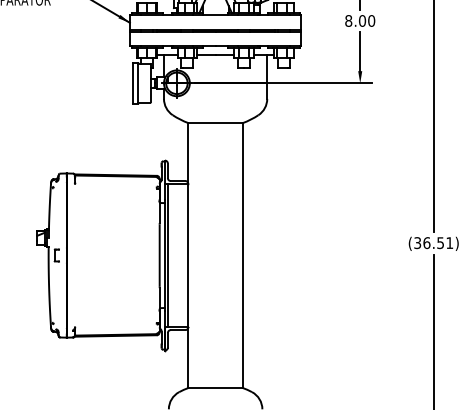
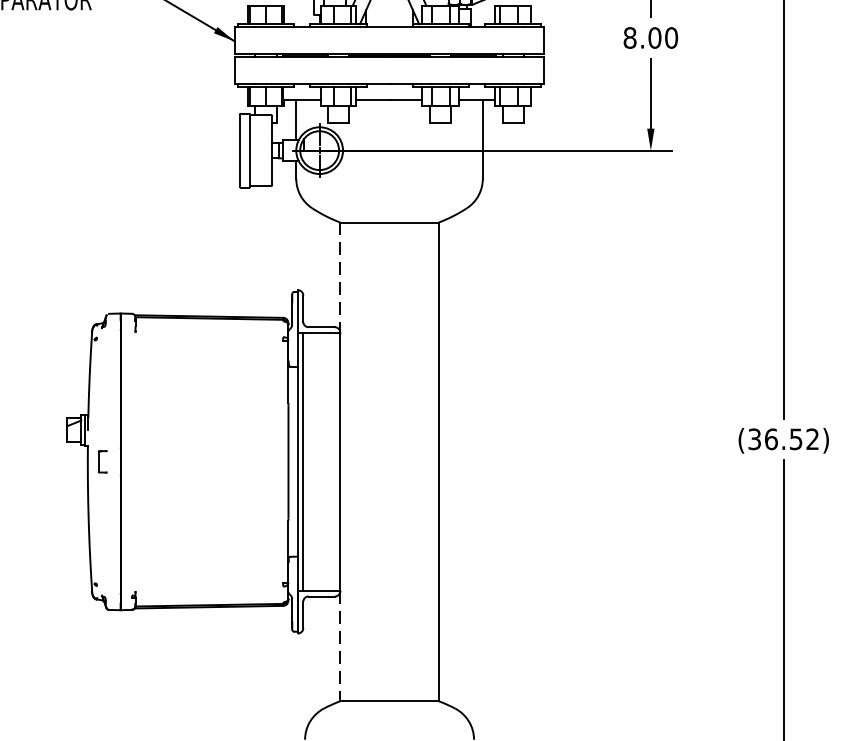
line: (188, 154) -> (340, 279), solid -> dashed
text: (449, 242) -> (812, 438), (36.51) -> (36.52)
line: (188, 358) -> (340, 647), solid -> dashed

